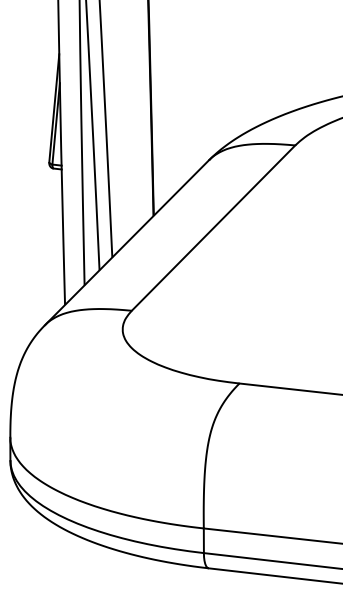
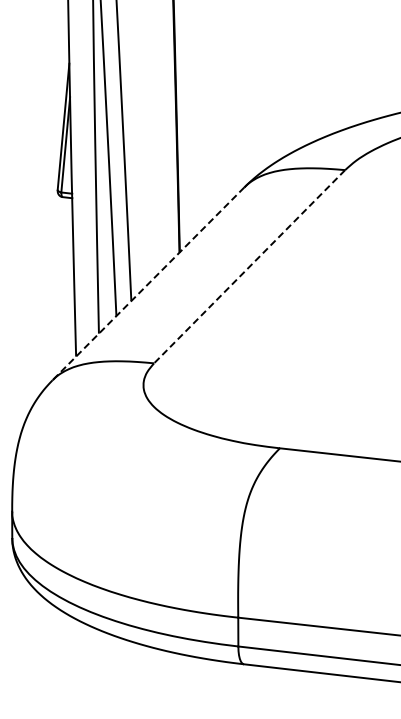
line: (213, 227) -> (249, 266), solid -> dashed
line: (126, 242) -> (148, 283), solid -> dashed

